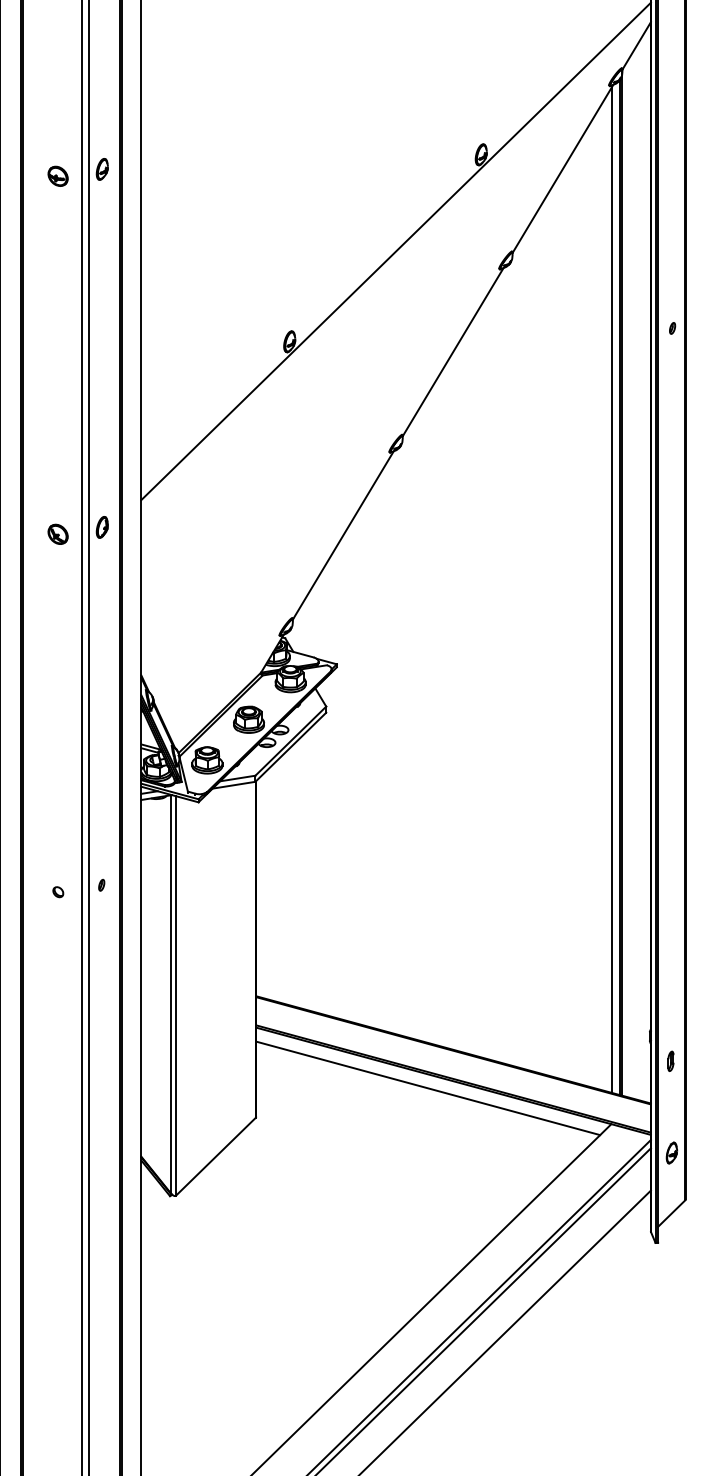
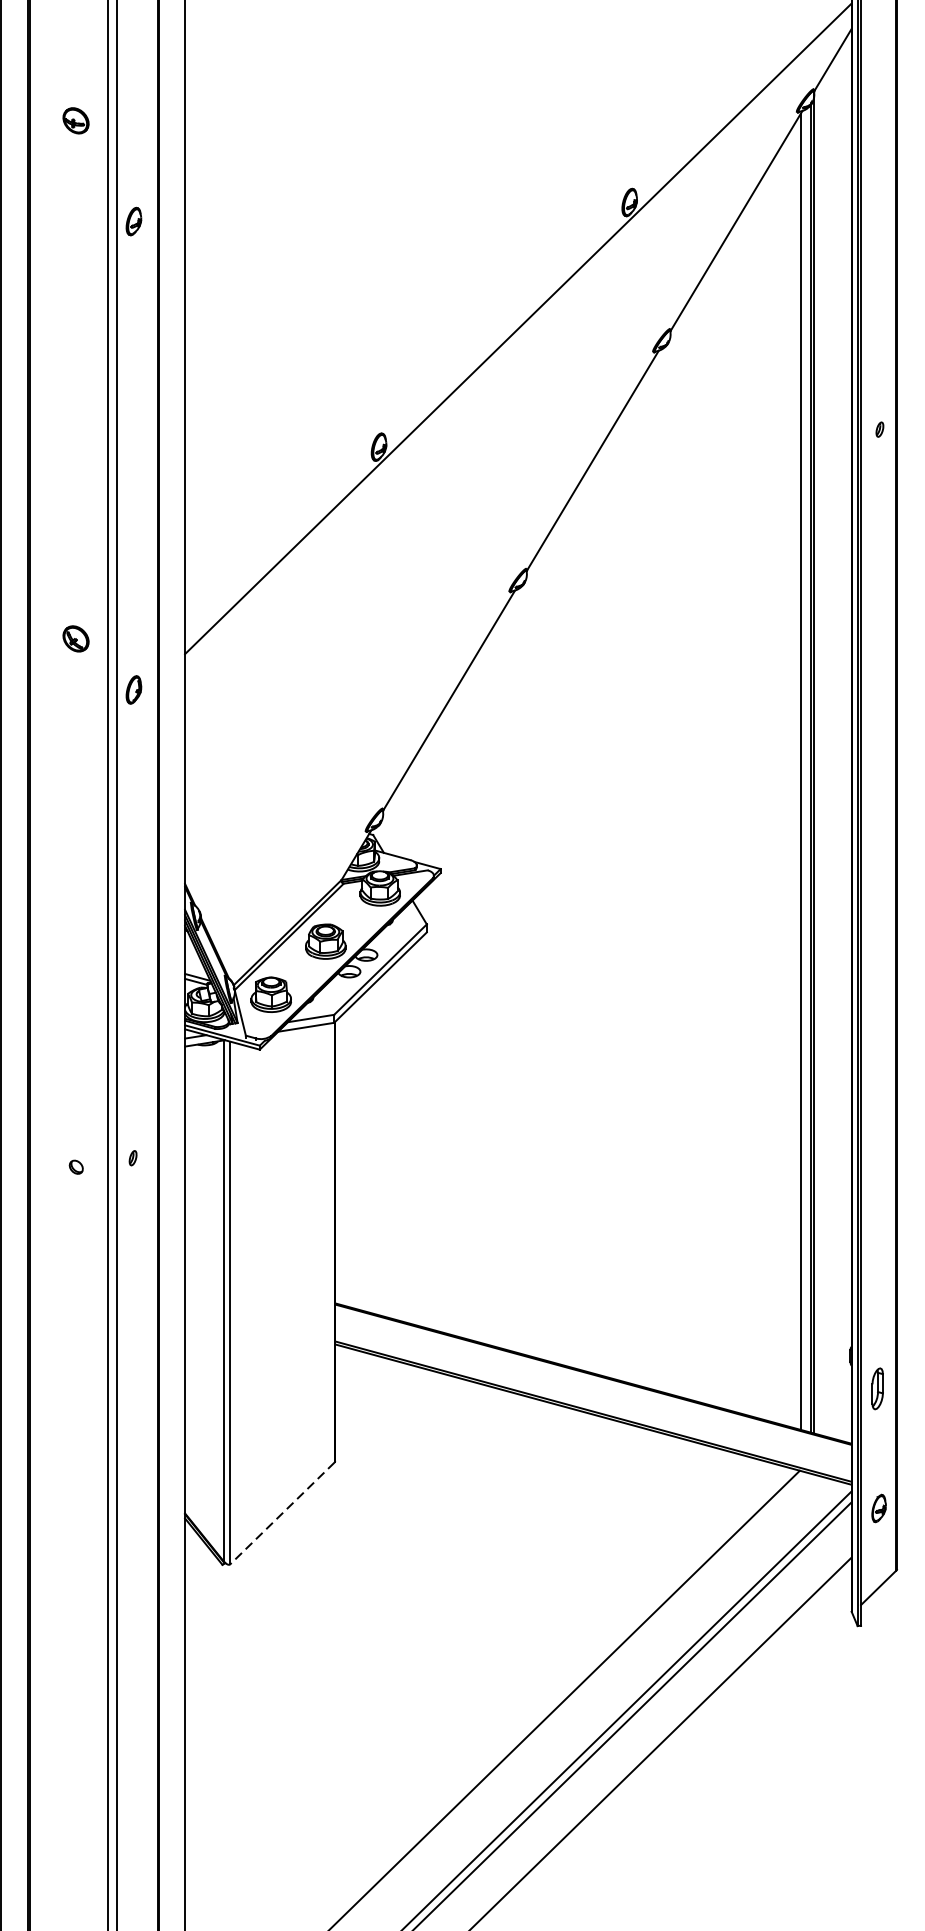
part: (57, 175) -> (75, 119), moved
part: (57, 533) -> (75, 637), moved
part: (670, 1060) -> (877, 1387), size x1.6
line: (428, 1088) -> (560, 1424), removed
line: (215, 1156) -> (281, 1513), solid -> dashed

